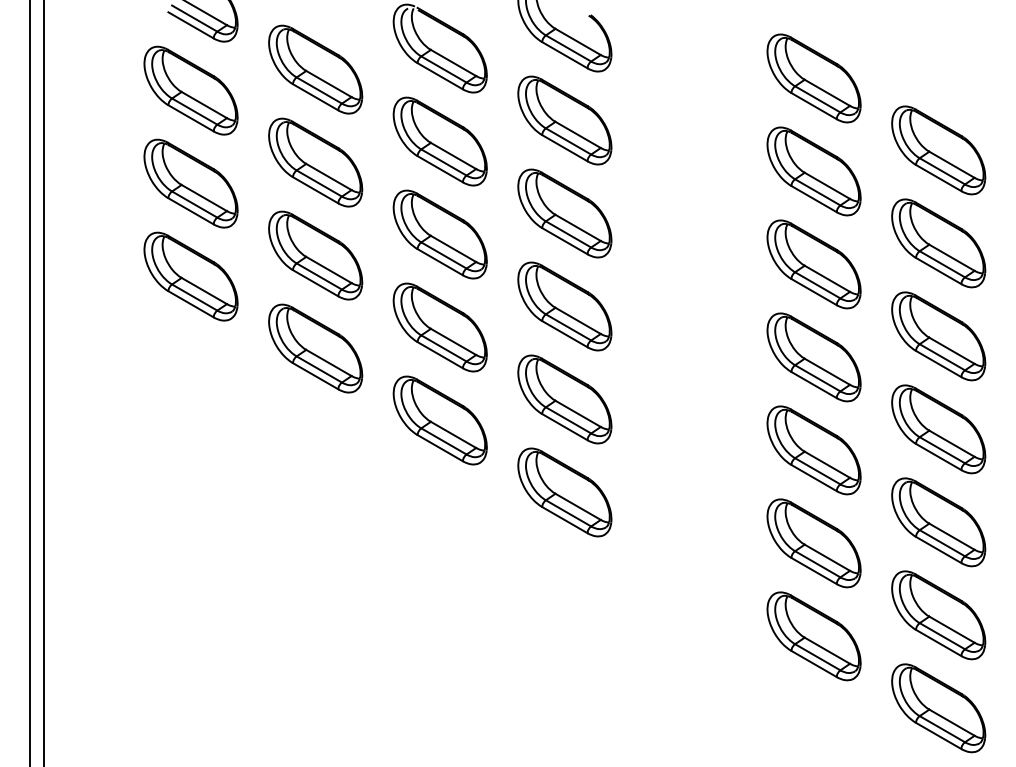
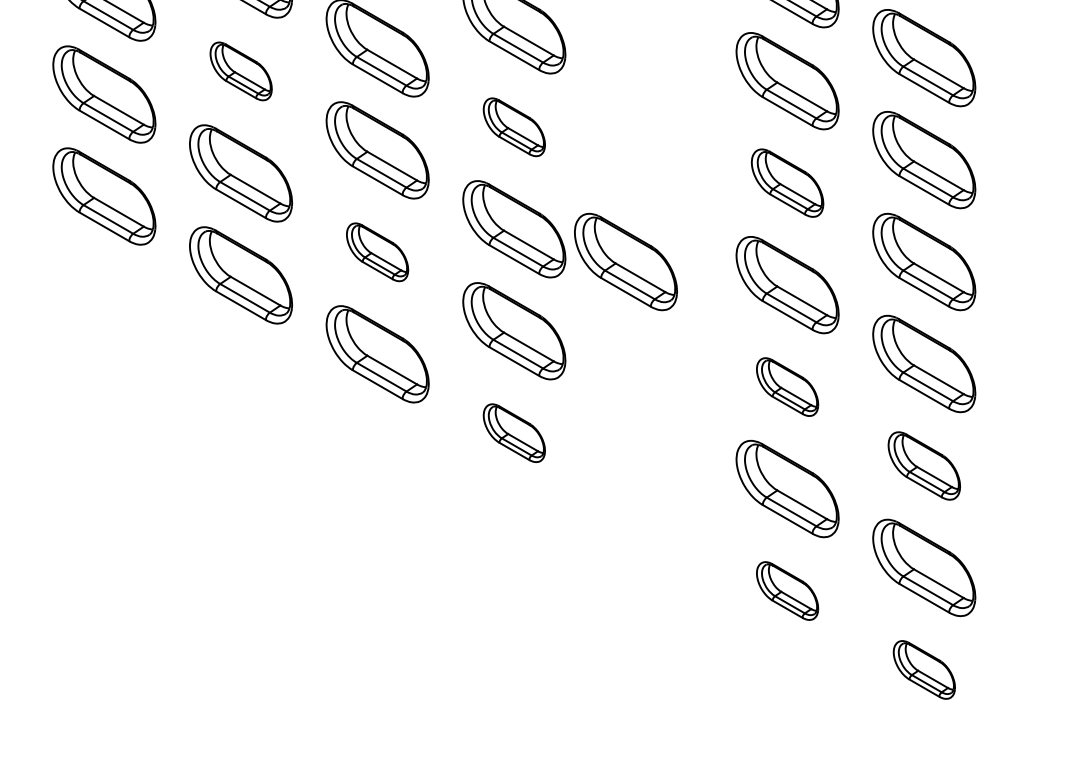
part: (315, 162) -> (240, 71), size x0.6
part: (564, 213) -> (513, 127), size x0.6
part: (813, 264) -> (786, 183), size x0.7
part: (439, 327) -> (376, 252), size x0.6
part: (666, 336) -> (625, 262), added
part: (813, 450) -> (786, 387), size x0.6
part: (564, 492) -> (513, 433), size x0.6
part: (938, 522) -> (924, 466), size x0.7
part: (813, 636) -> (786, 591), size x0.6
part: (938, 708) -> (924, 670), size x0.6

